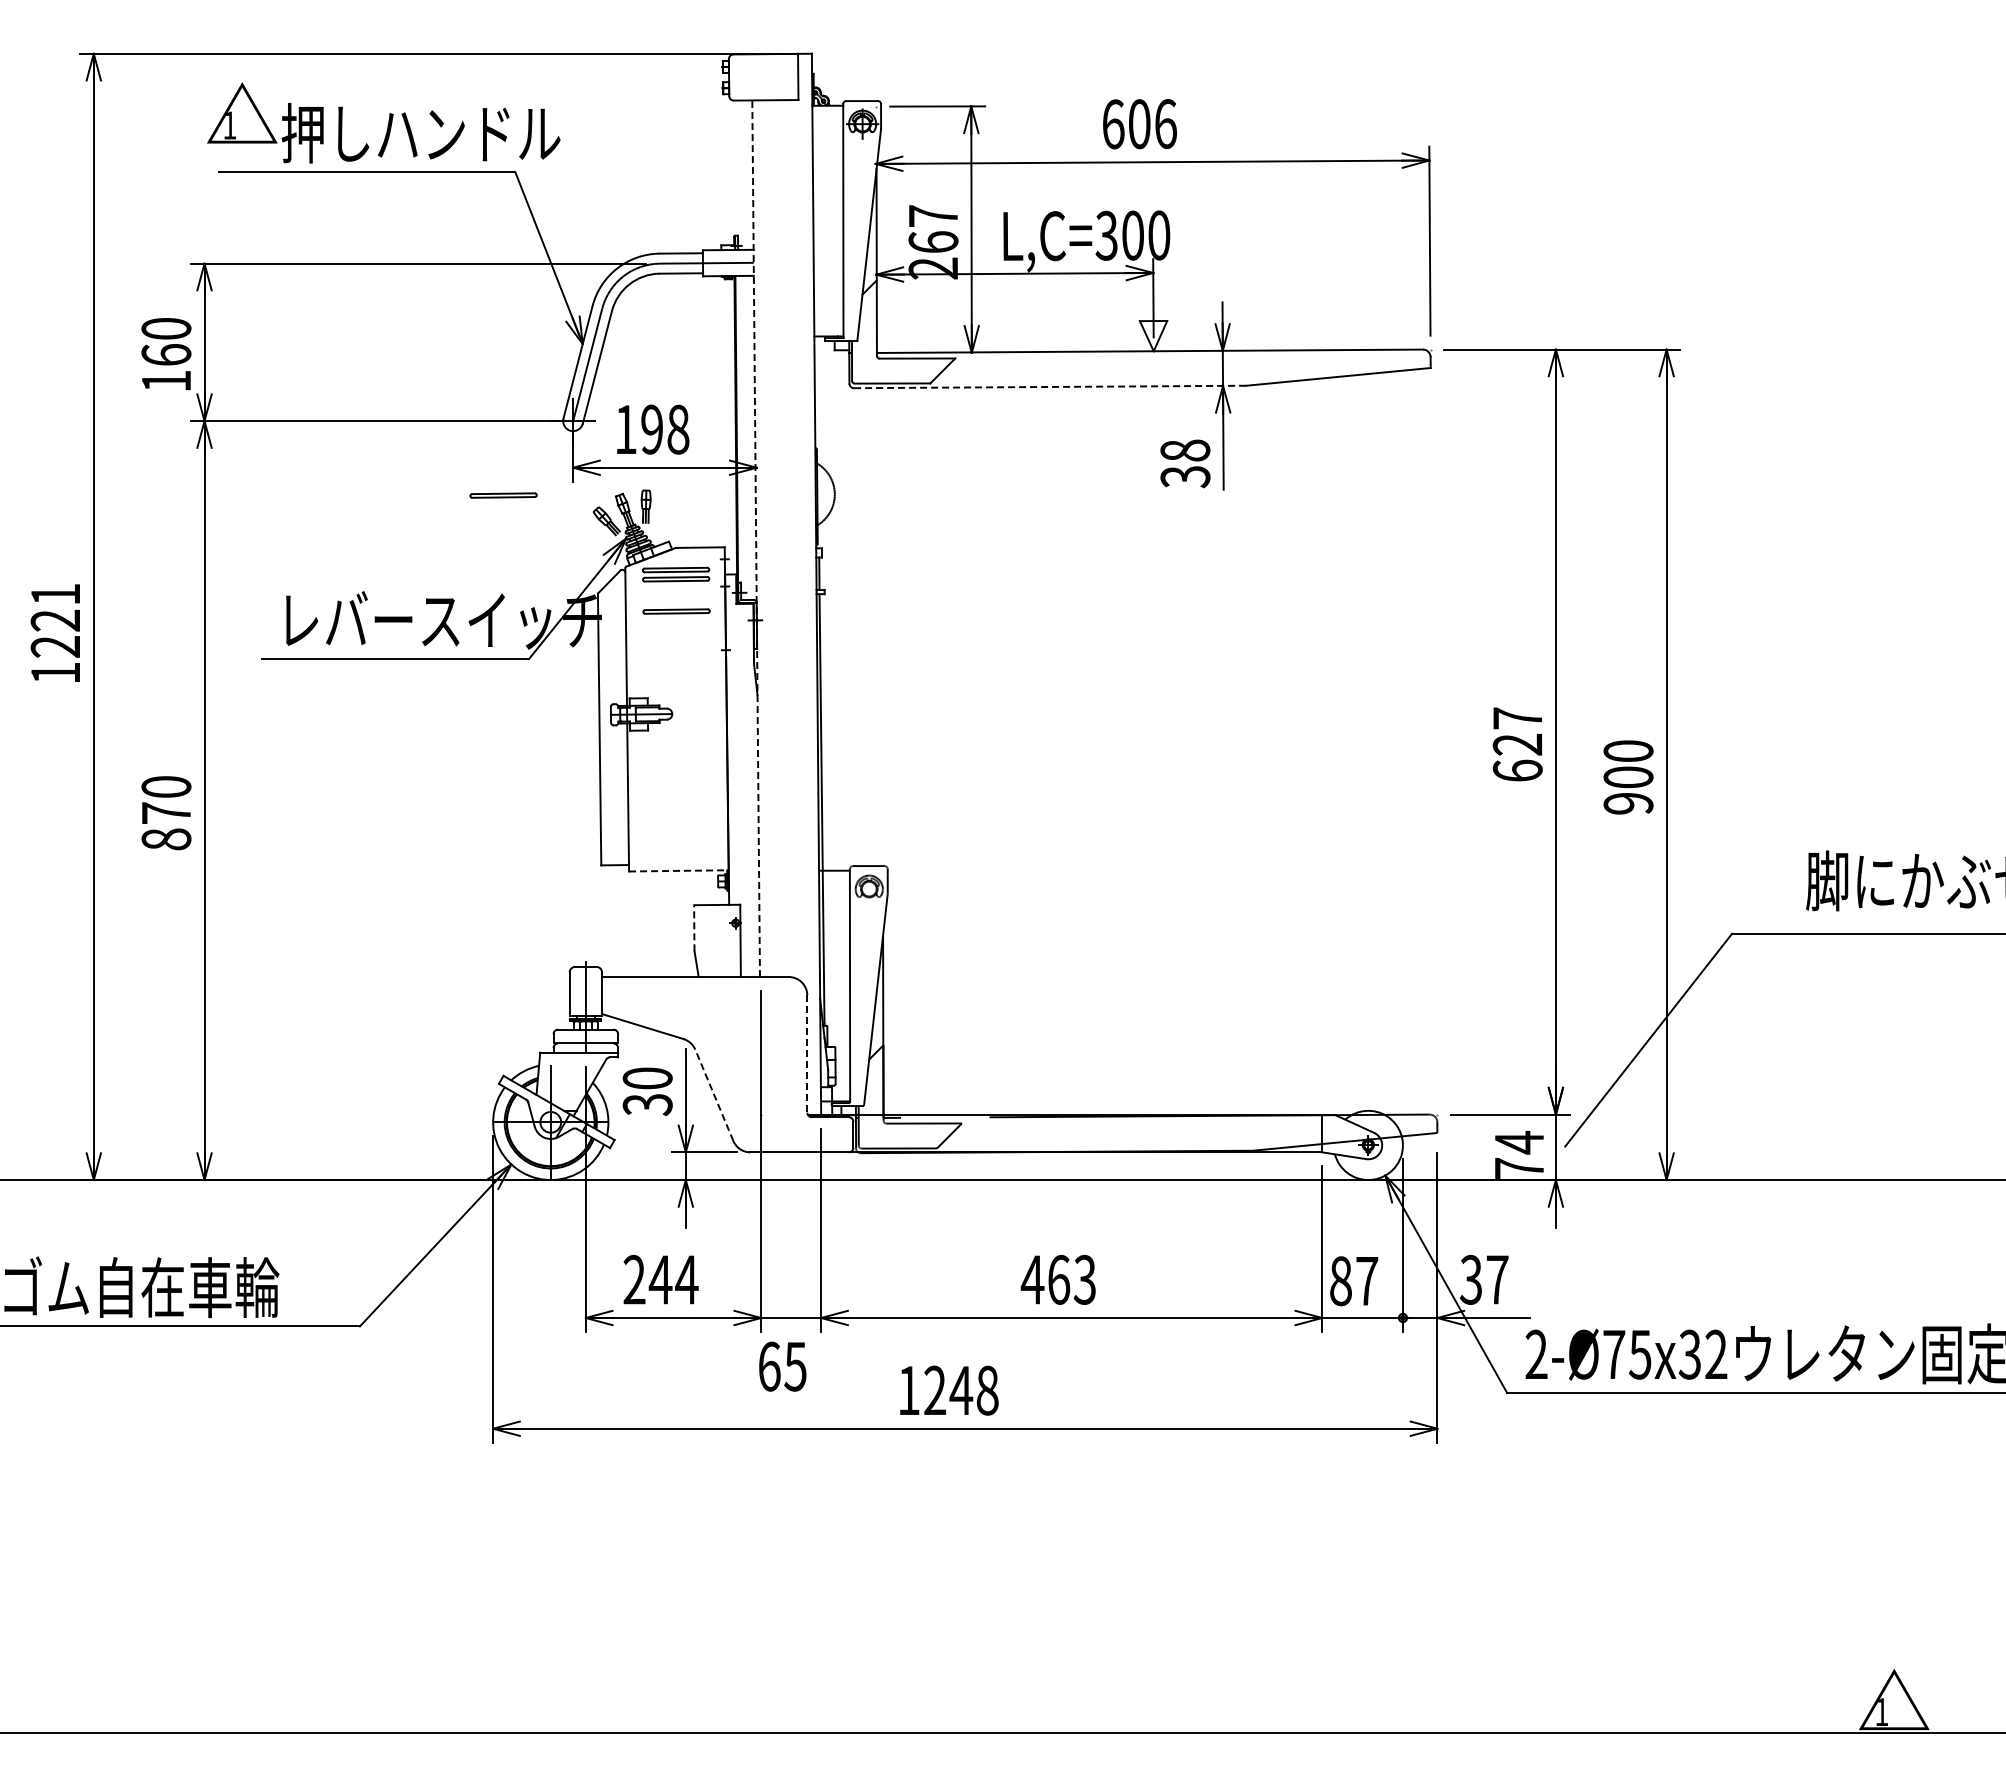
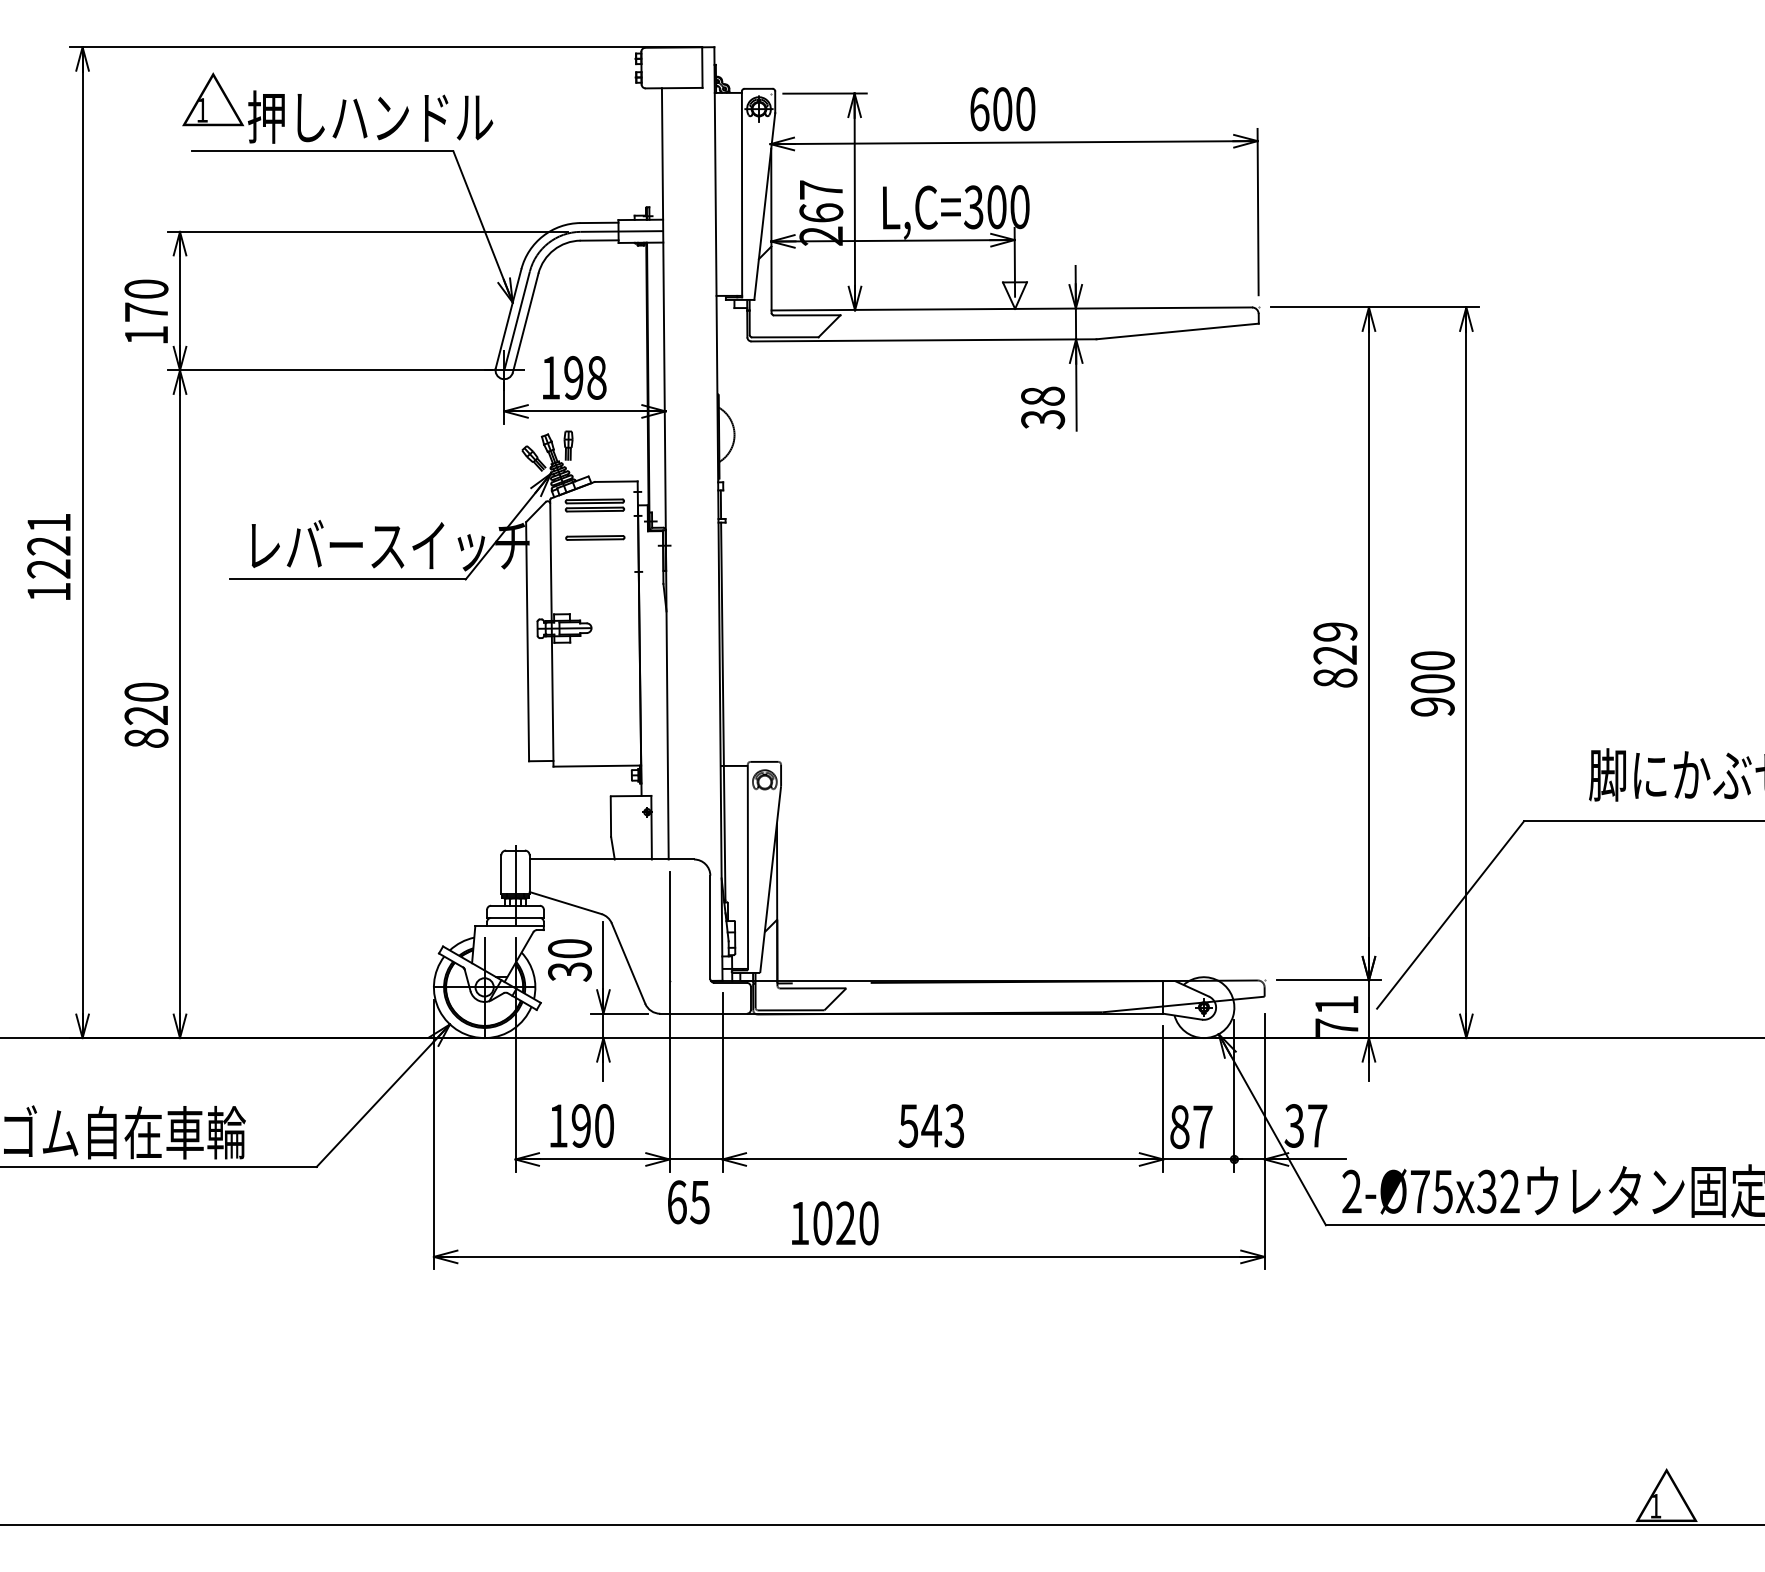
text: (1165, 124) -> (1025, 109), 606 -> 600
text: (166, 354) -> (146, 311), 160 -> 170
line: (1050, 386) -> (924, 339), dashed -> solid
part: (503, 495) -> (443, 435), removed
line: (756, 538) -> (665, 473), dashed -> solid
text: (1517, 744) -> (1335, 654), 627 -> 829
text: (165, 813) -> (145, 715), 870 -> 820
line: (678, 870) -> (597, 765), dashed -> solid
line: (694, 928) -> (611, 816), dashed -> solid
line: (807, 1054) -> (710, 927), dashed -> solid
line: (714, 1094) -> (628, 962), dashed -> solid
text: (1519, 1142) -> (1336, 1005), 74 -> 71
text: (660, 1279) -> (581, 1125), 244 -> 190
text: (1045, 1279) -> (919, 1125), 463 -> 543
text: (961, 1390) -> (845, 1223), 1248 -> 1020

